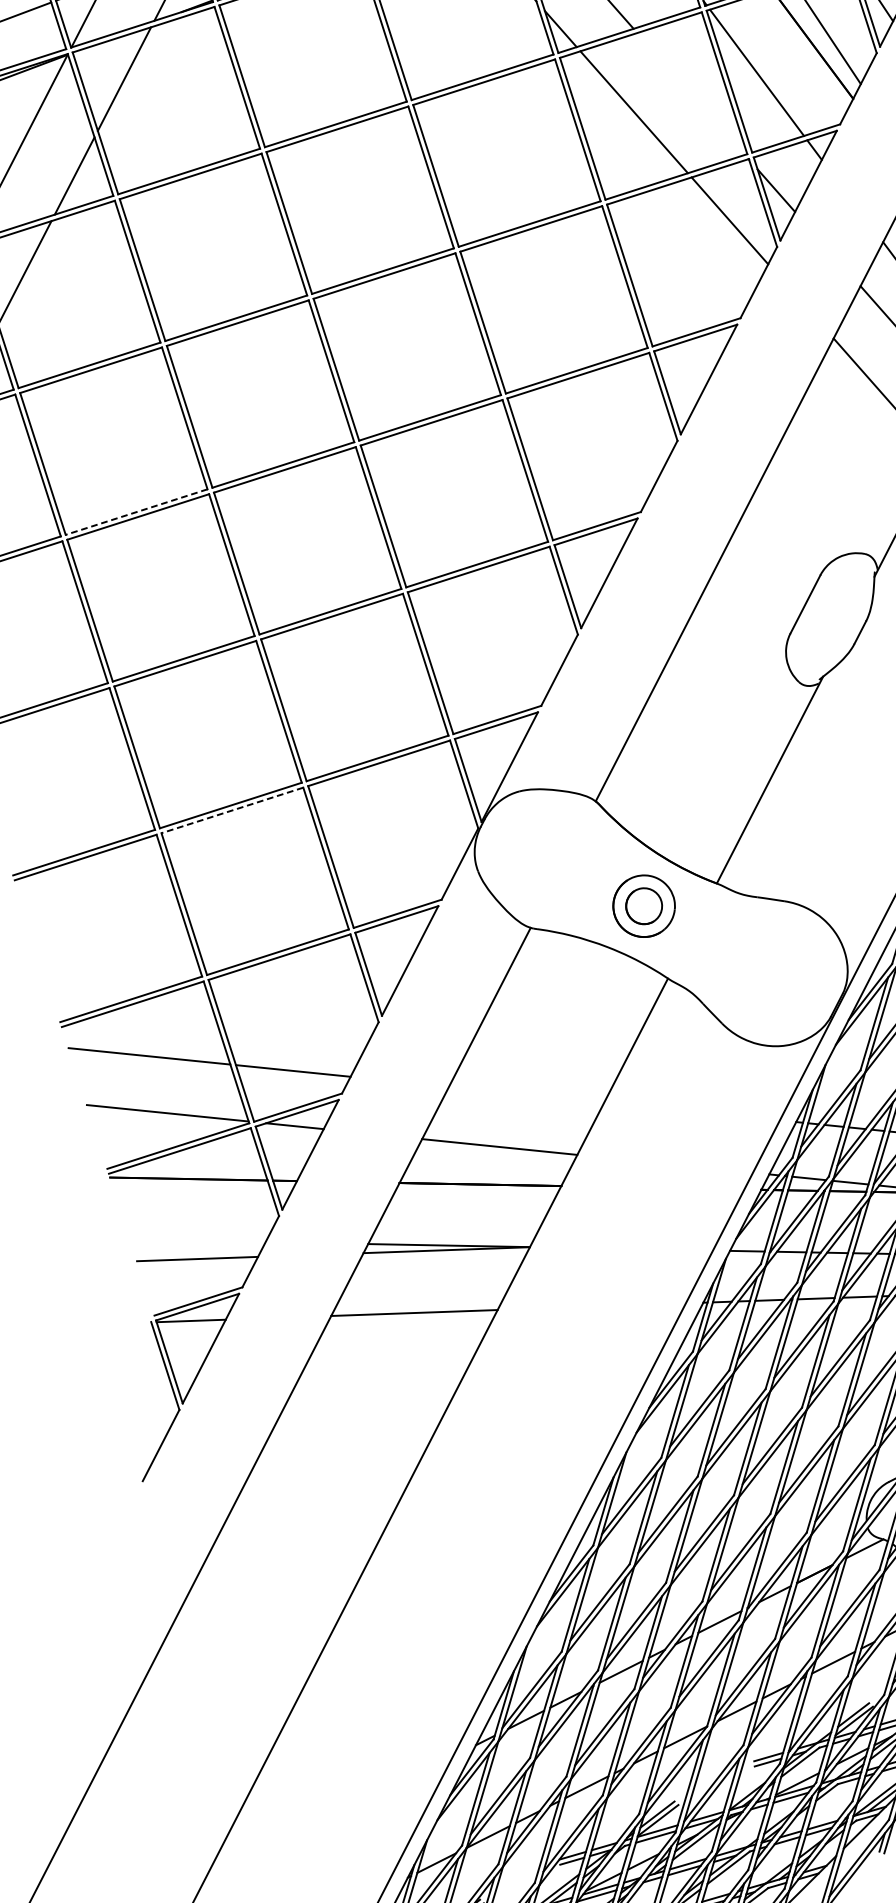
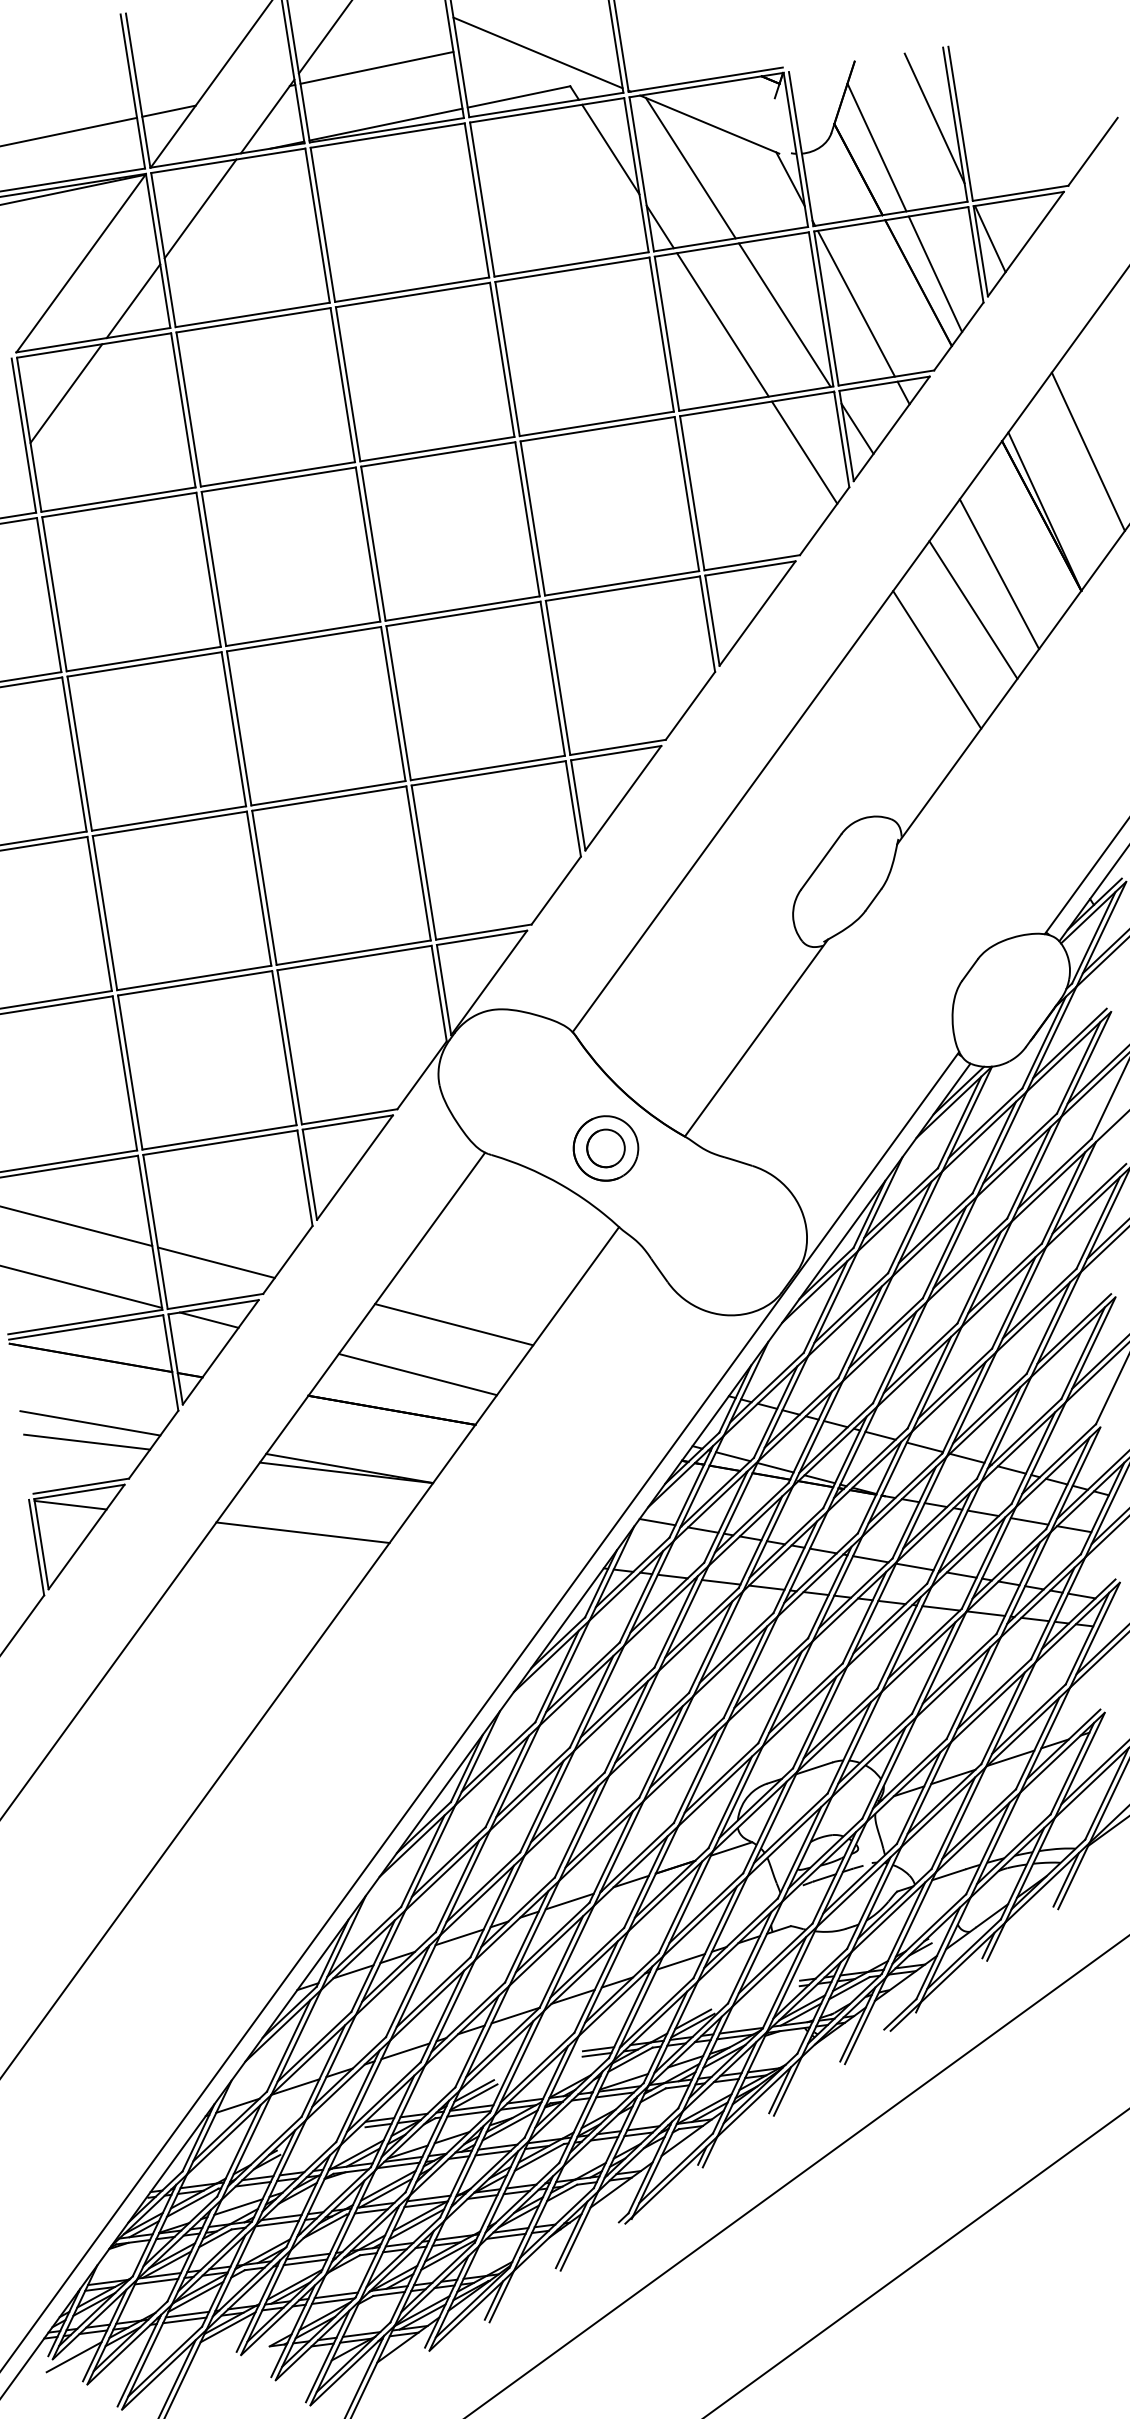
line: (690, 93) -> (784, 314), added
line: (136, 512) -> (143, 659), dashed -> solid
line: (231, 810) -> (194, 983), dashed -> solid
line: (526, 1094) -> (454, 1324), added
line: (198, 1240) -> (90, 1423), added

